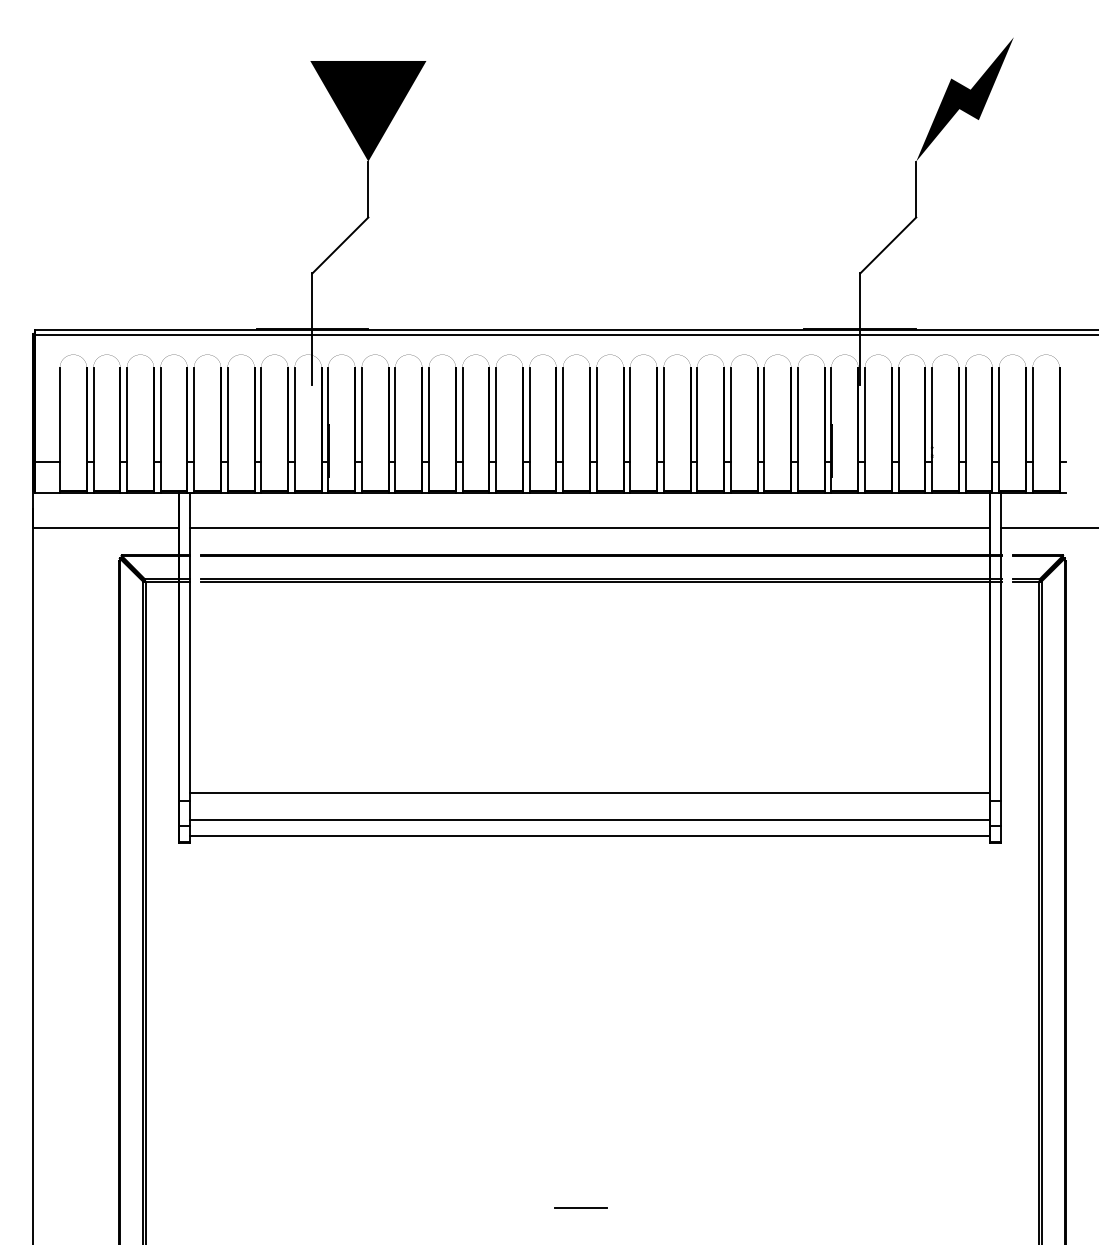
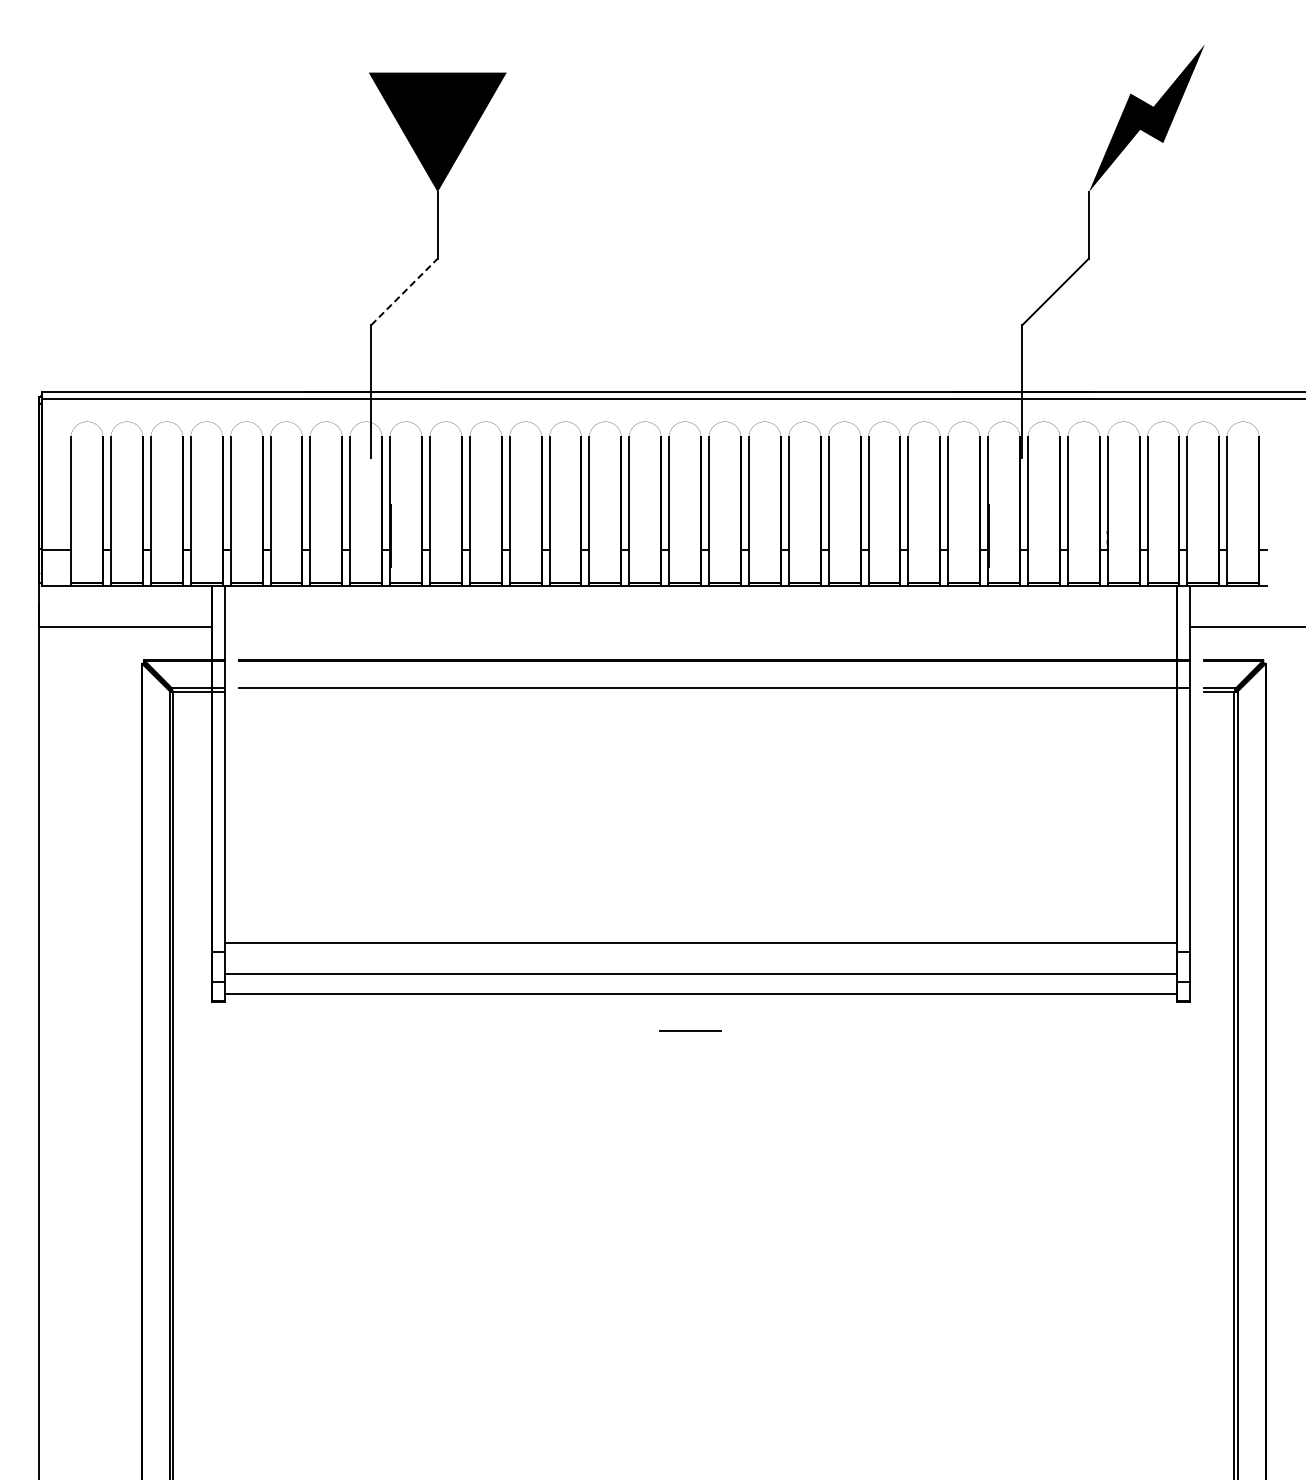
line: (340, 245) -> (404, 291), solid -> dashed
line: (589, 527) -> (700, 627), removed
line: (601, 581) -> (714, 691), removed
line: (581, 1207) -> (690, 1030), moved

